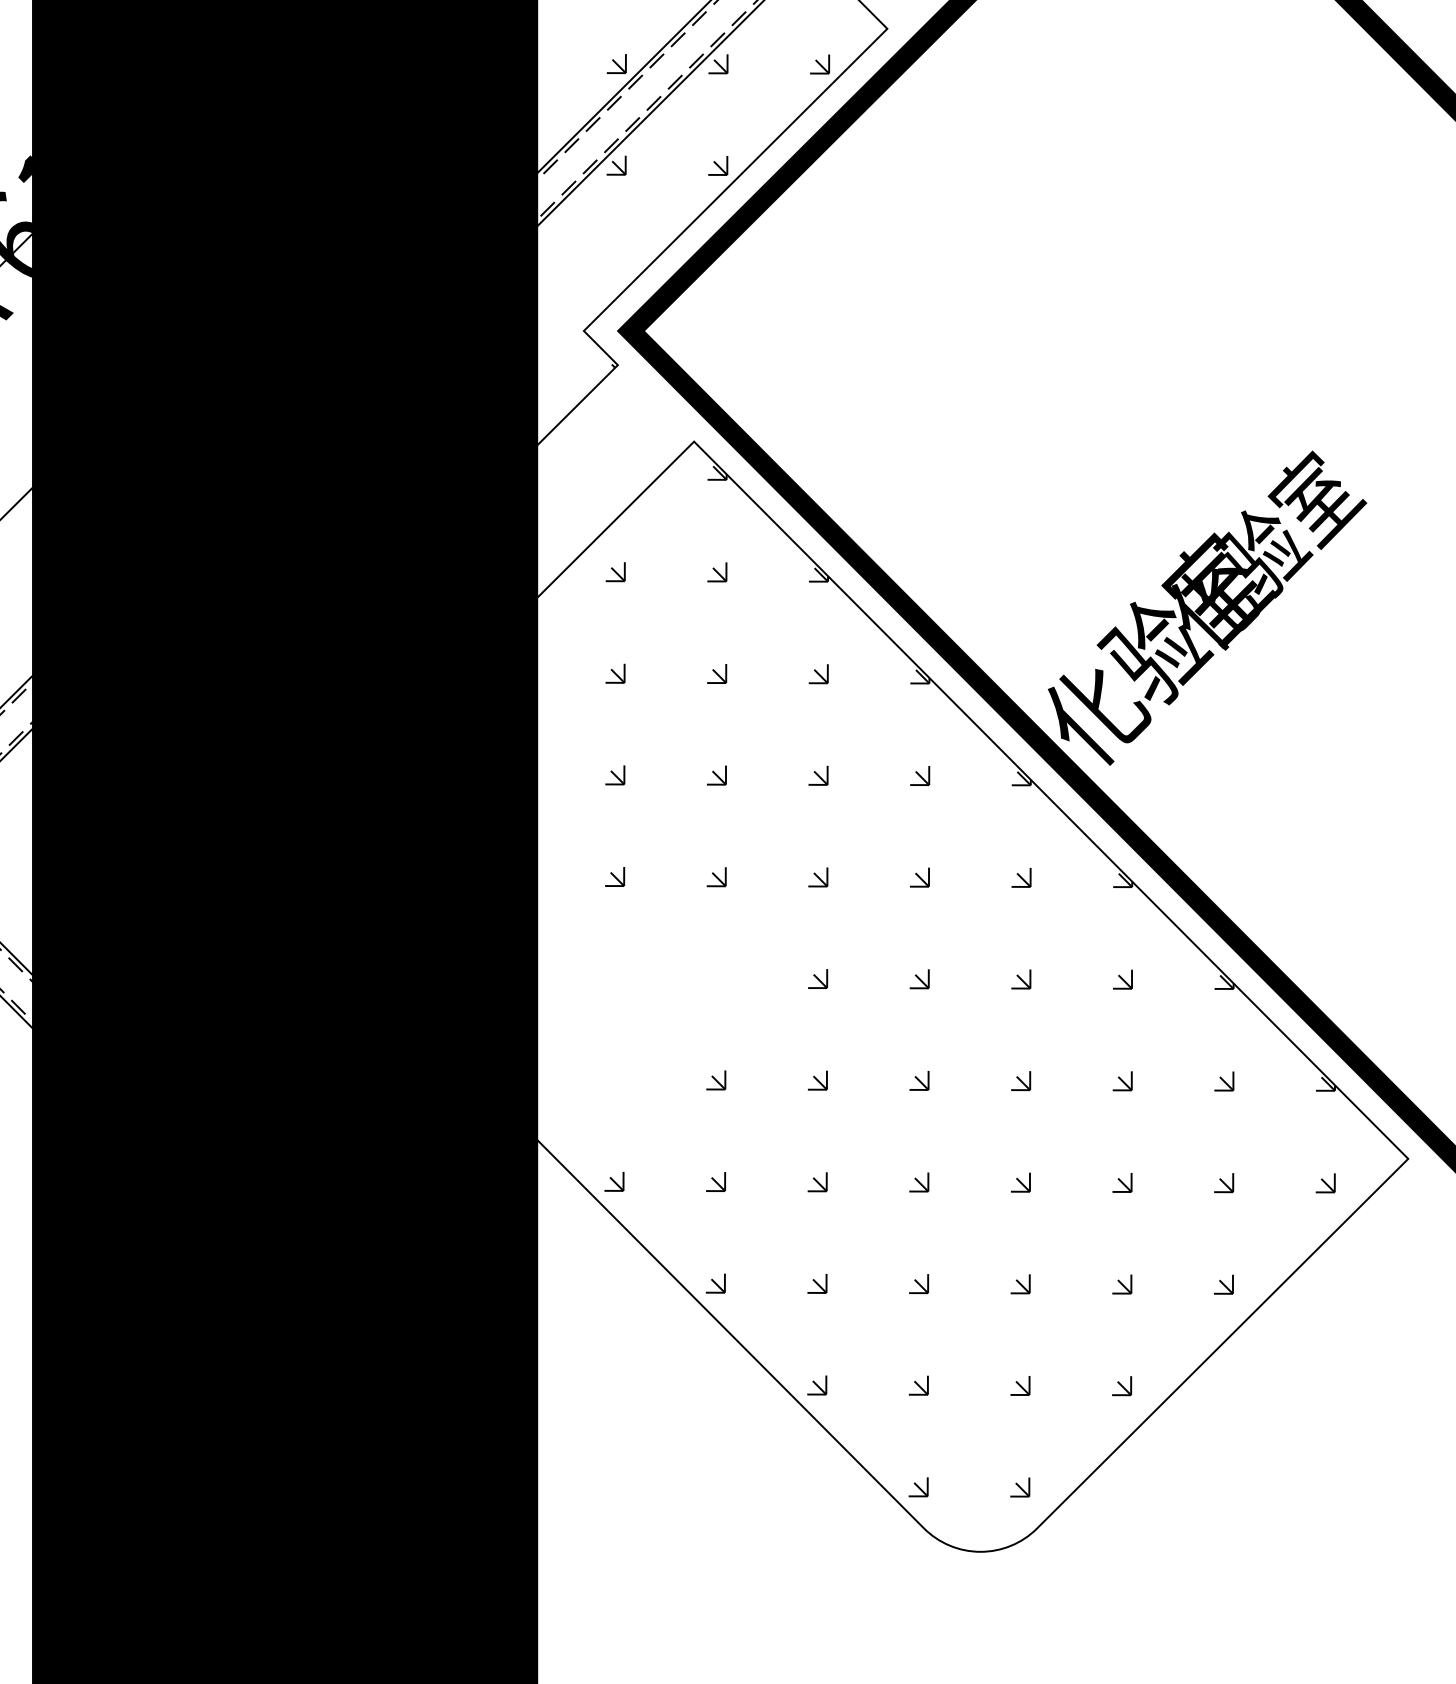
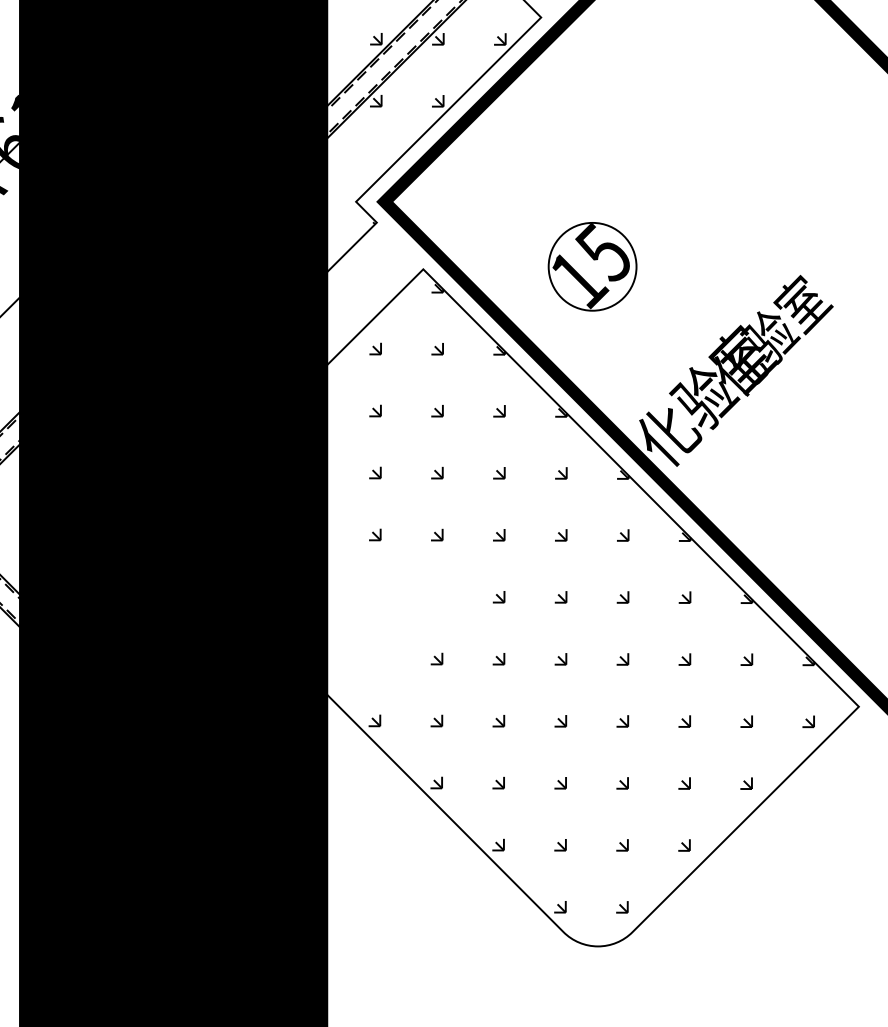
part: (971, 437) -> (592, 266), added

